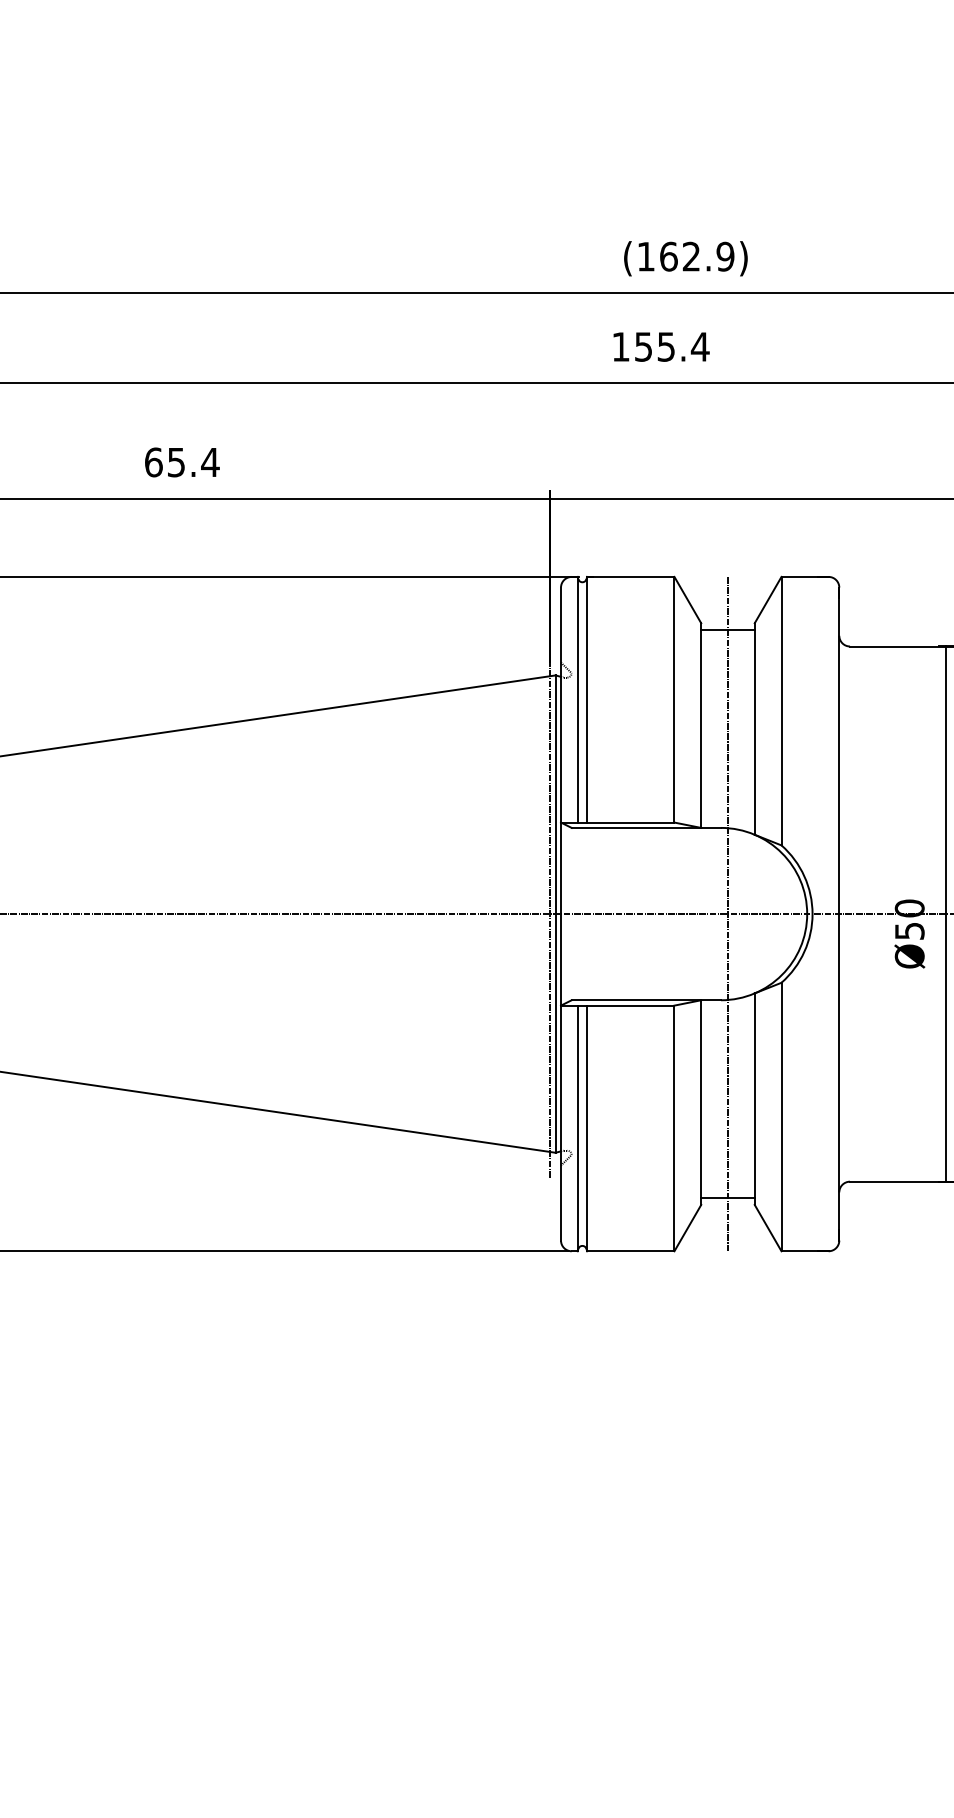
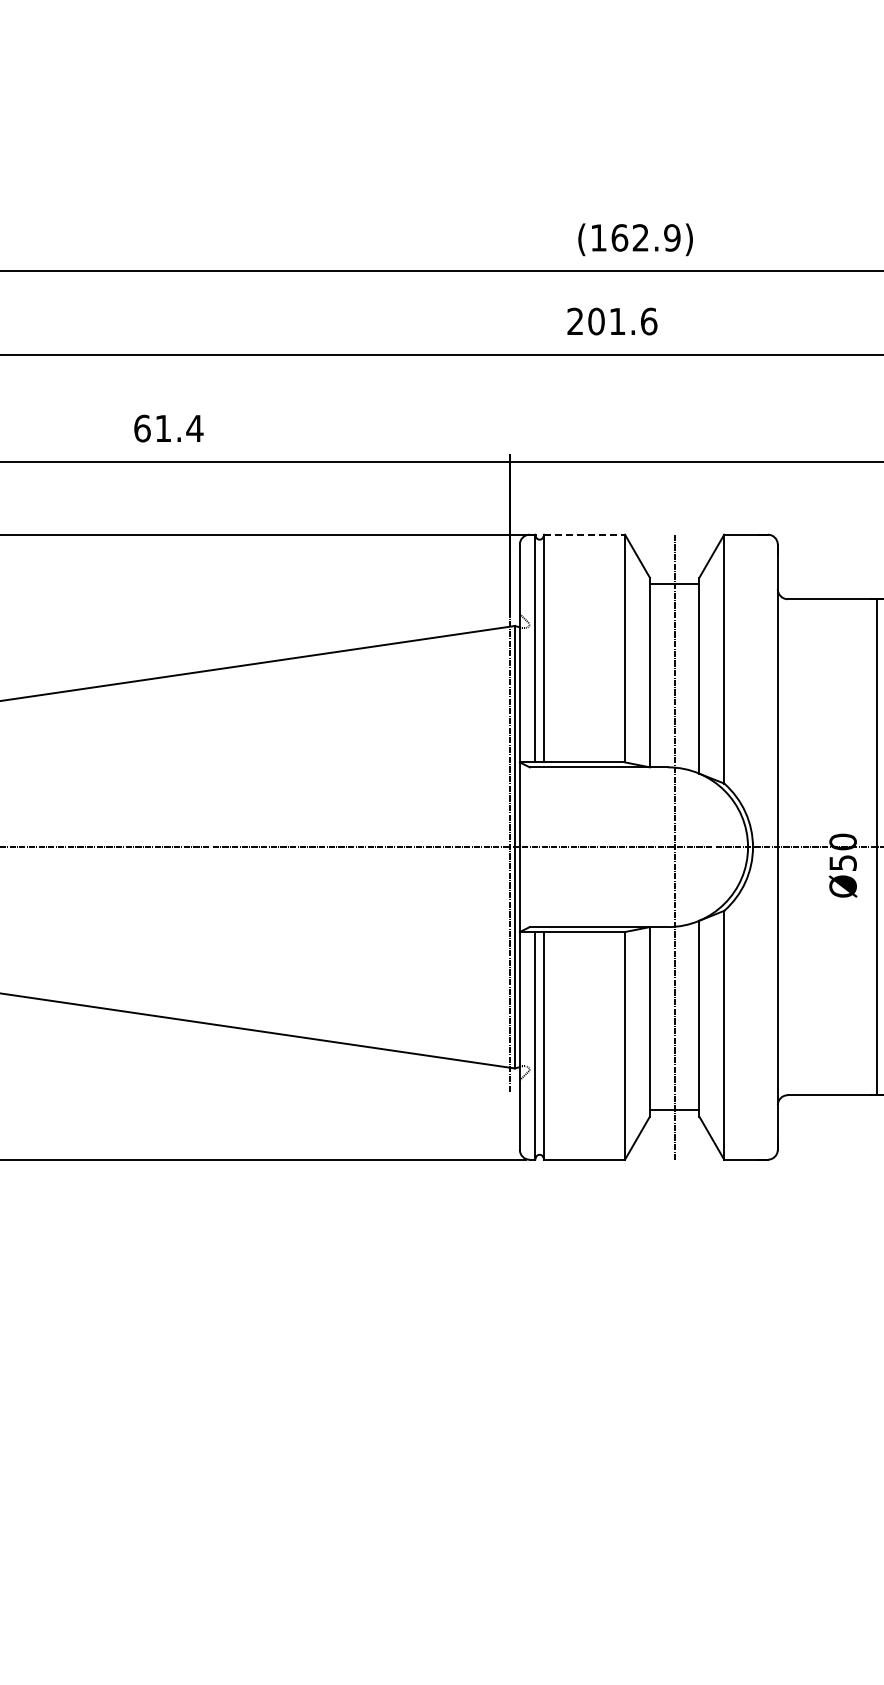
text: (660, 346) -> (612, 321), 155.4 -> 201.6
text: (176, 462) -> (163, 428), 65.4 -> 61.4
line: (631, 576) -> (585, 534), solid -> dashed

